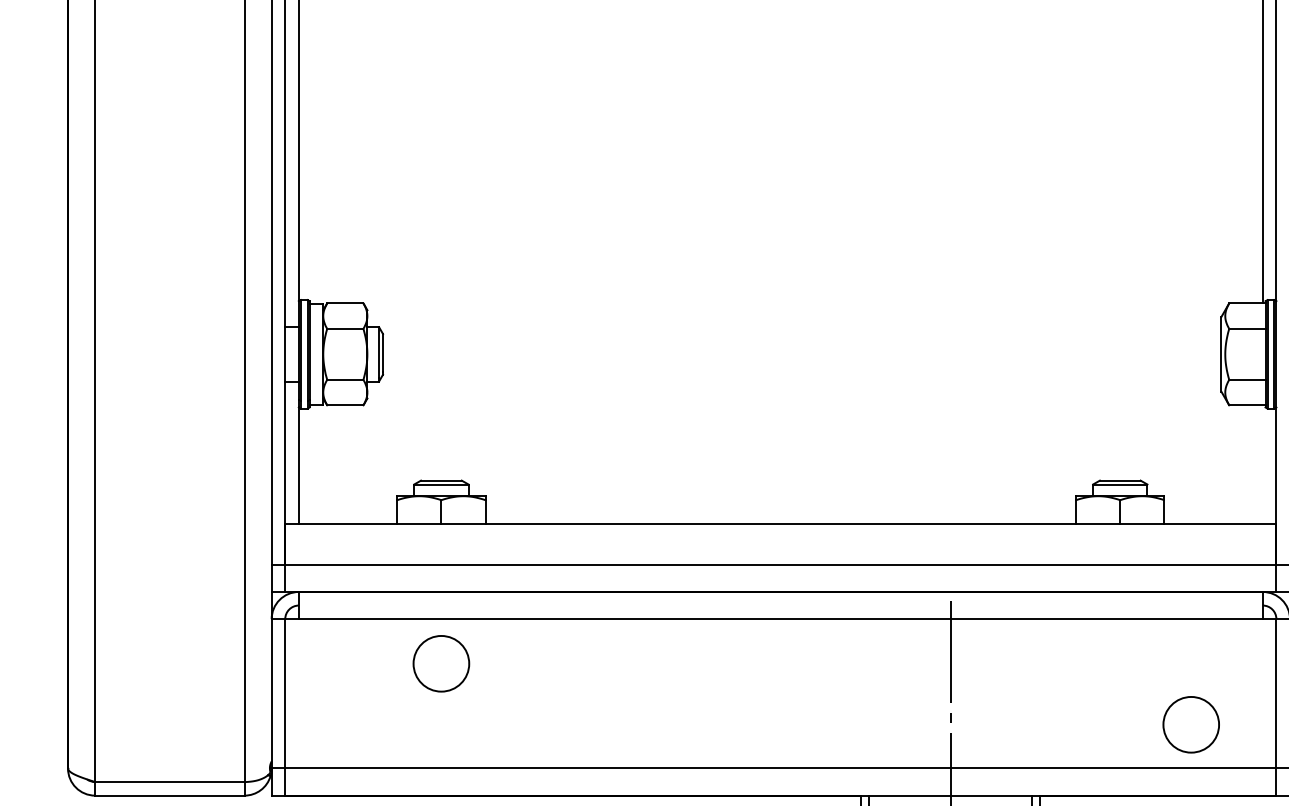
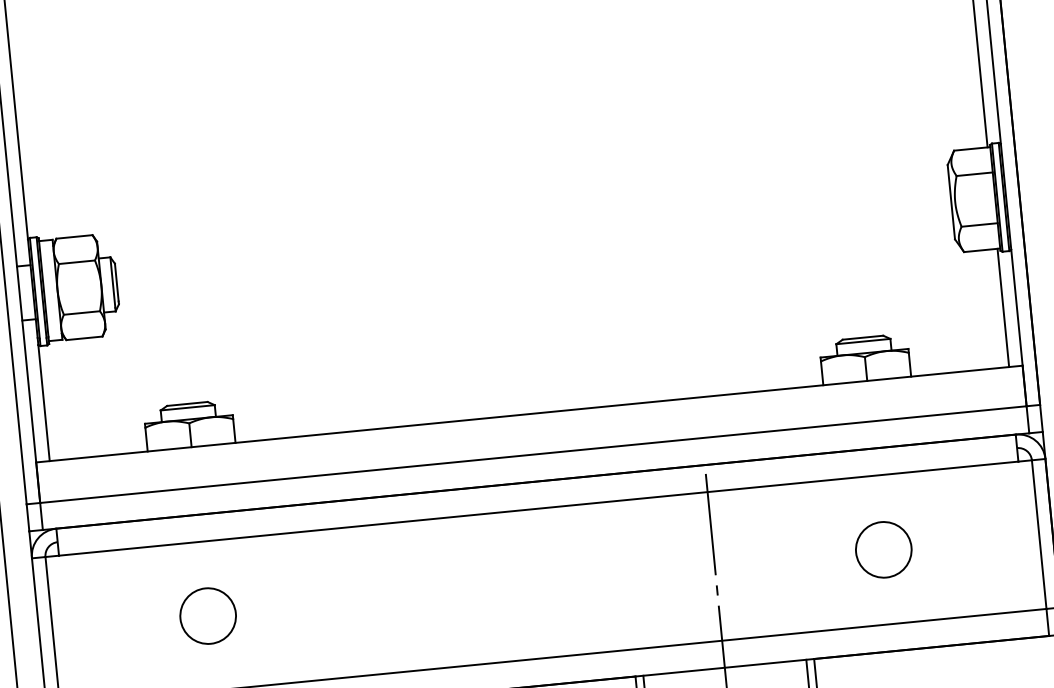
line: (1262, 464) -> (1002, 307), added
circle: (441, 663) -> (208, 615), moved
circle: (1190, 724) -> (883, 549), moved

